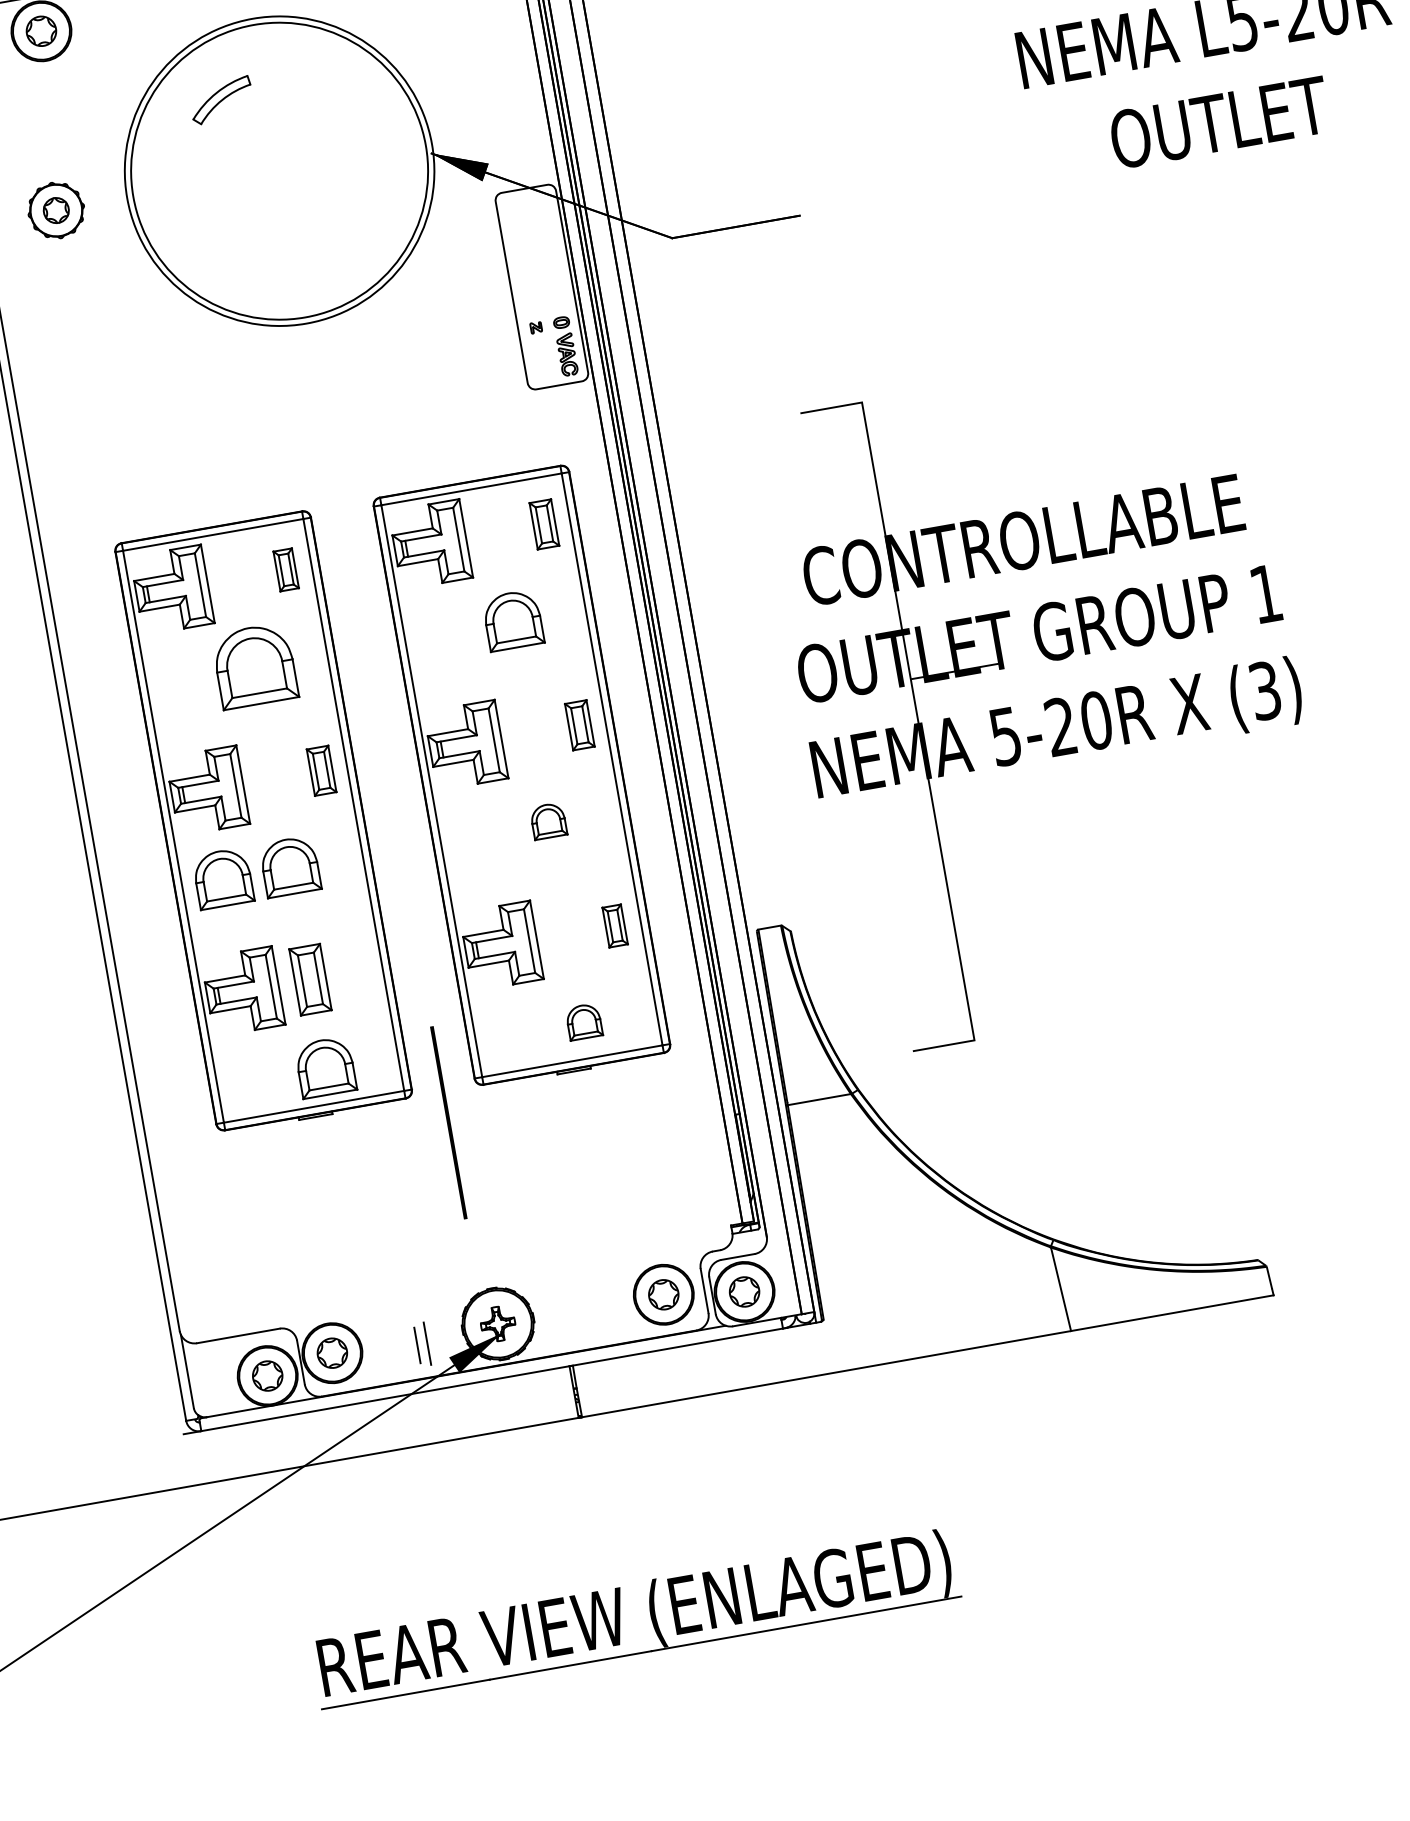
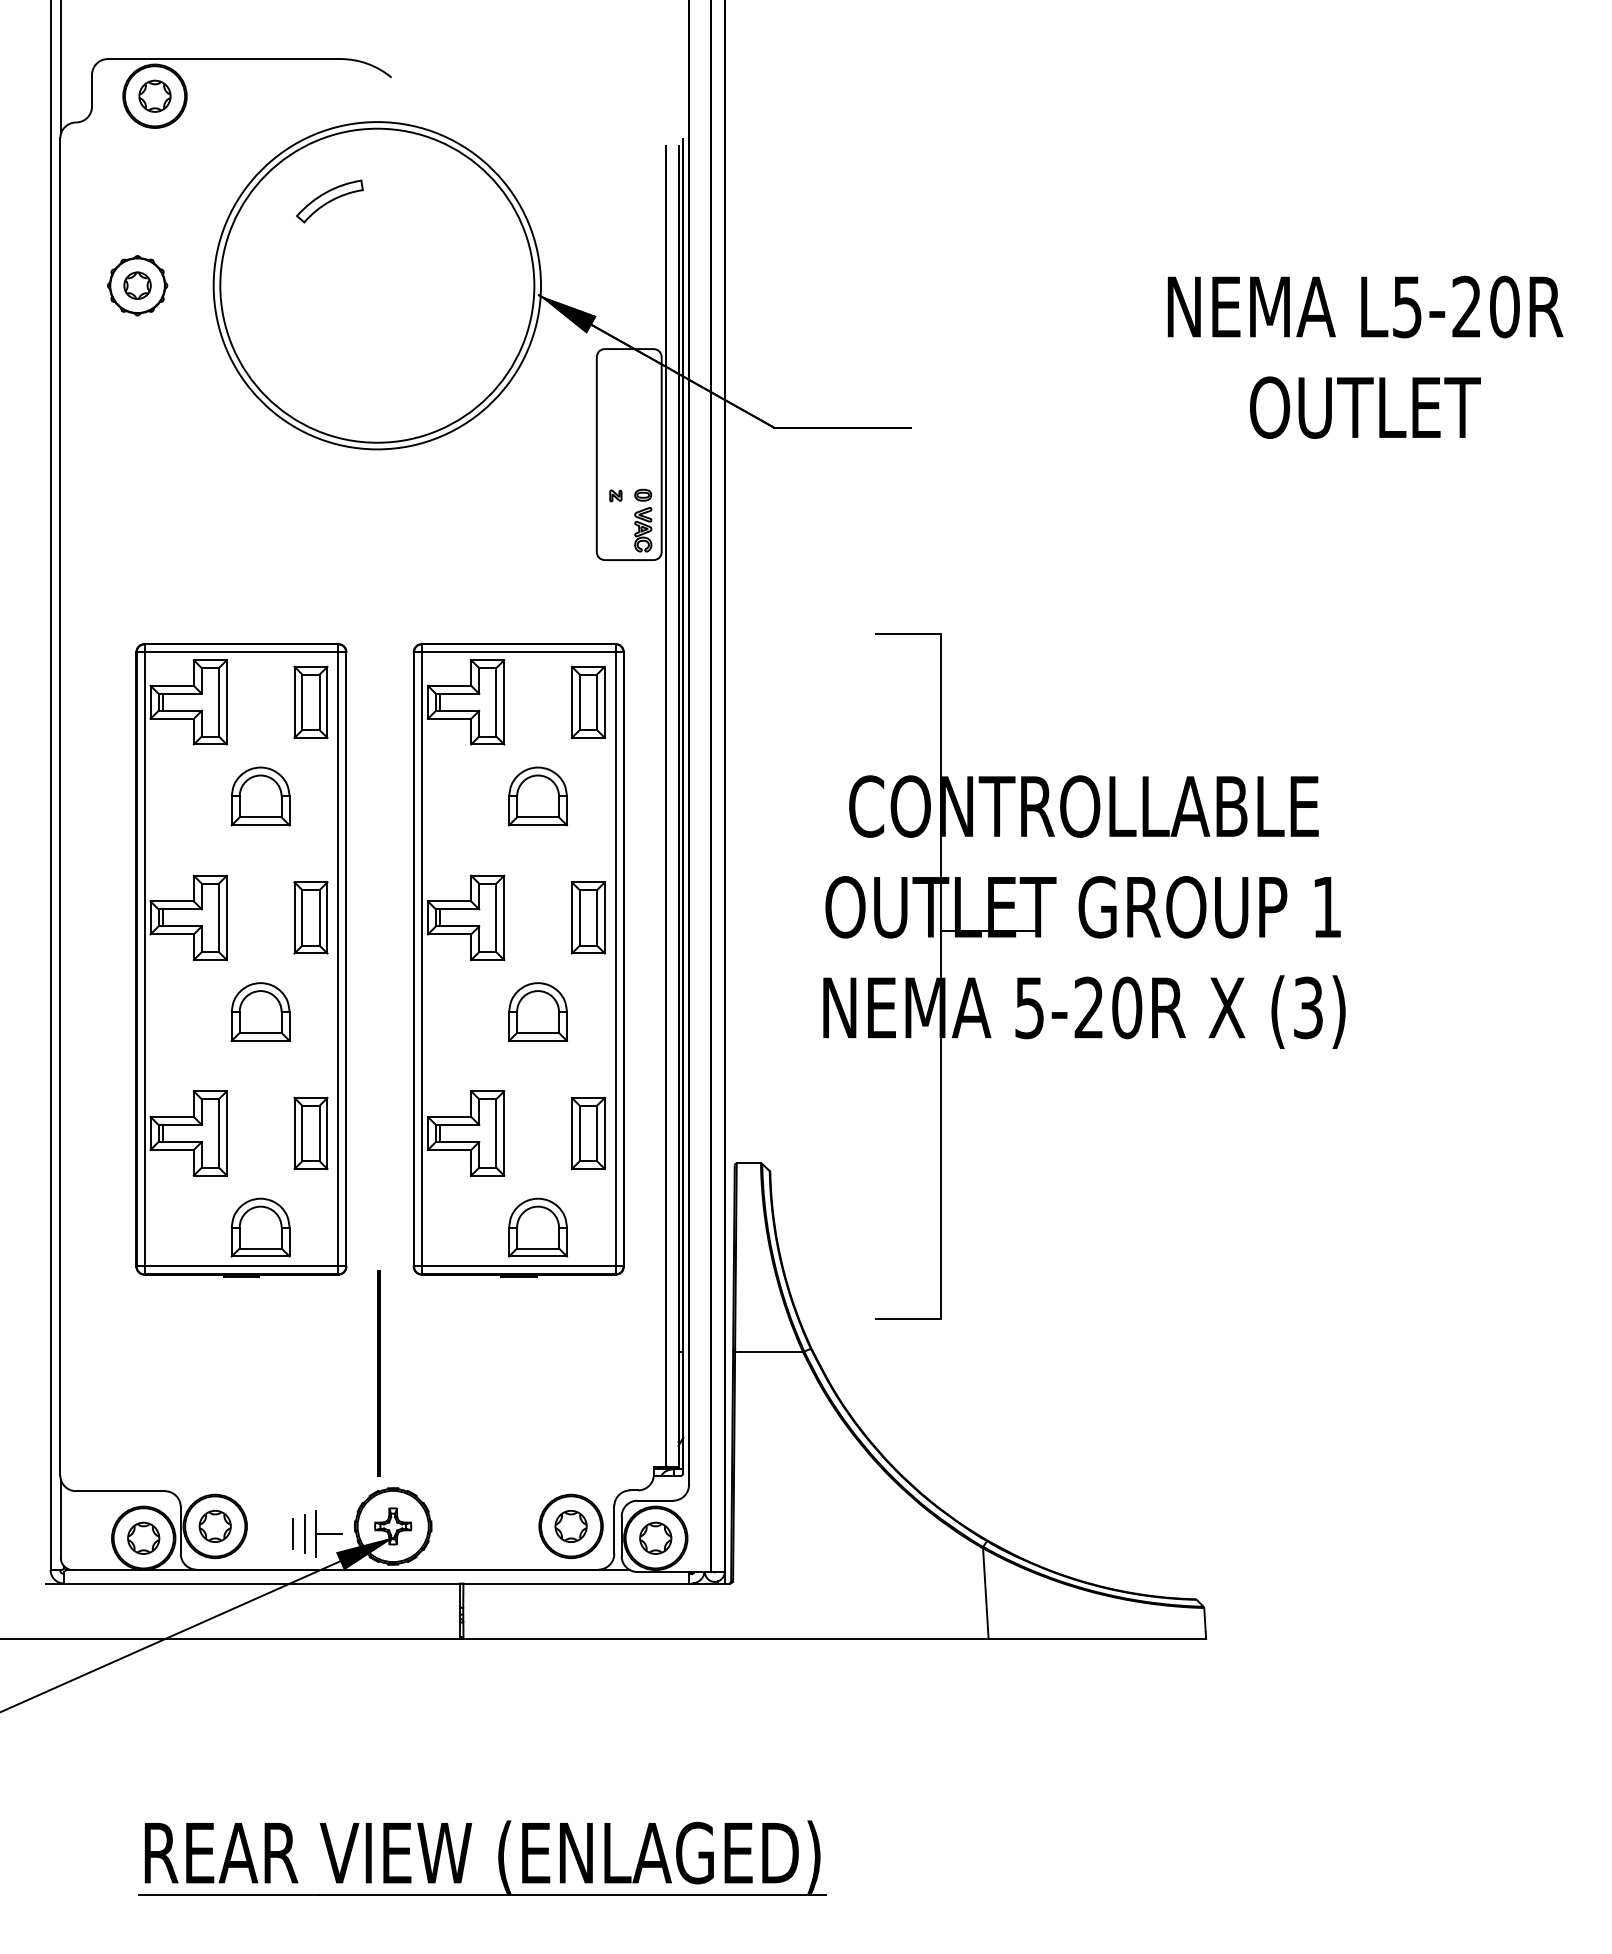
part: (543, 523) -> (587, 701), size x1.43
part: (285, 569) -> (310, 701), size x1.67
part: (254, 666) -> (260, 796), size x0.71
part: (579, 725) -> (587, 917), size x1.43
part: (321, 770) -> (310, 917), size x1.43
part: (547, 820) -> (537, 1011), size x1.67
part: (222, 878) -> (188, 1011), removed
part: (614, 926) -> (587, 1133), size x1.67
part: (310, 979) -> (310, 1133), moved
part: (584, 1021) -> (538, 1227), size x1.67
line: (448, 1122) -> (378, 1373), moved
line: (439, 1342) -> (328, 1534), added
line: (406, 1346) -> (293, 1533), added

